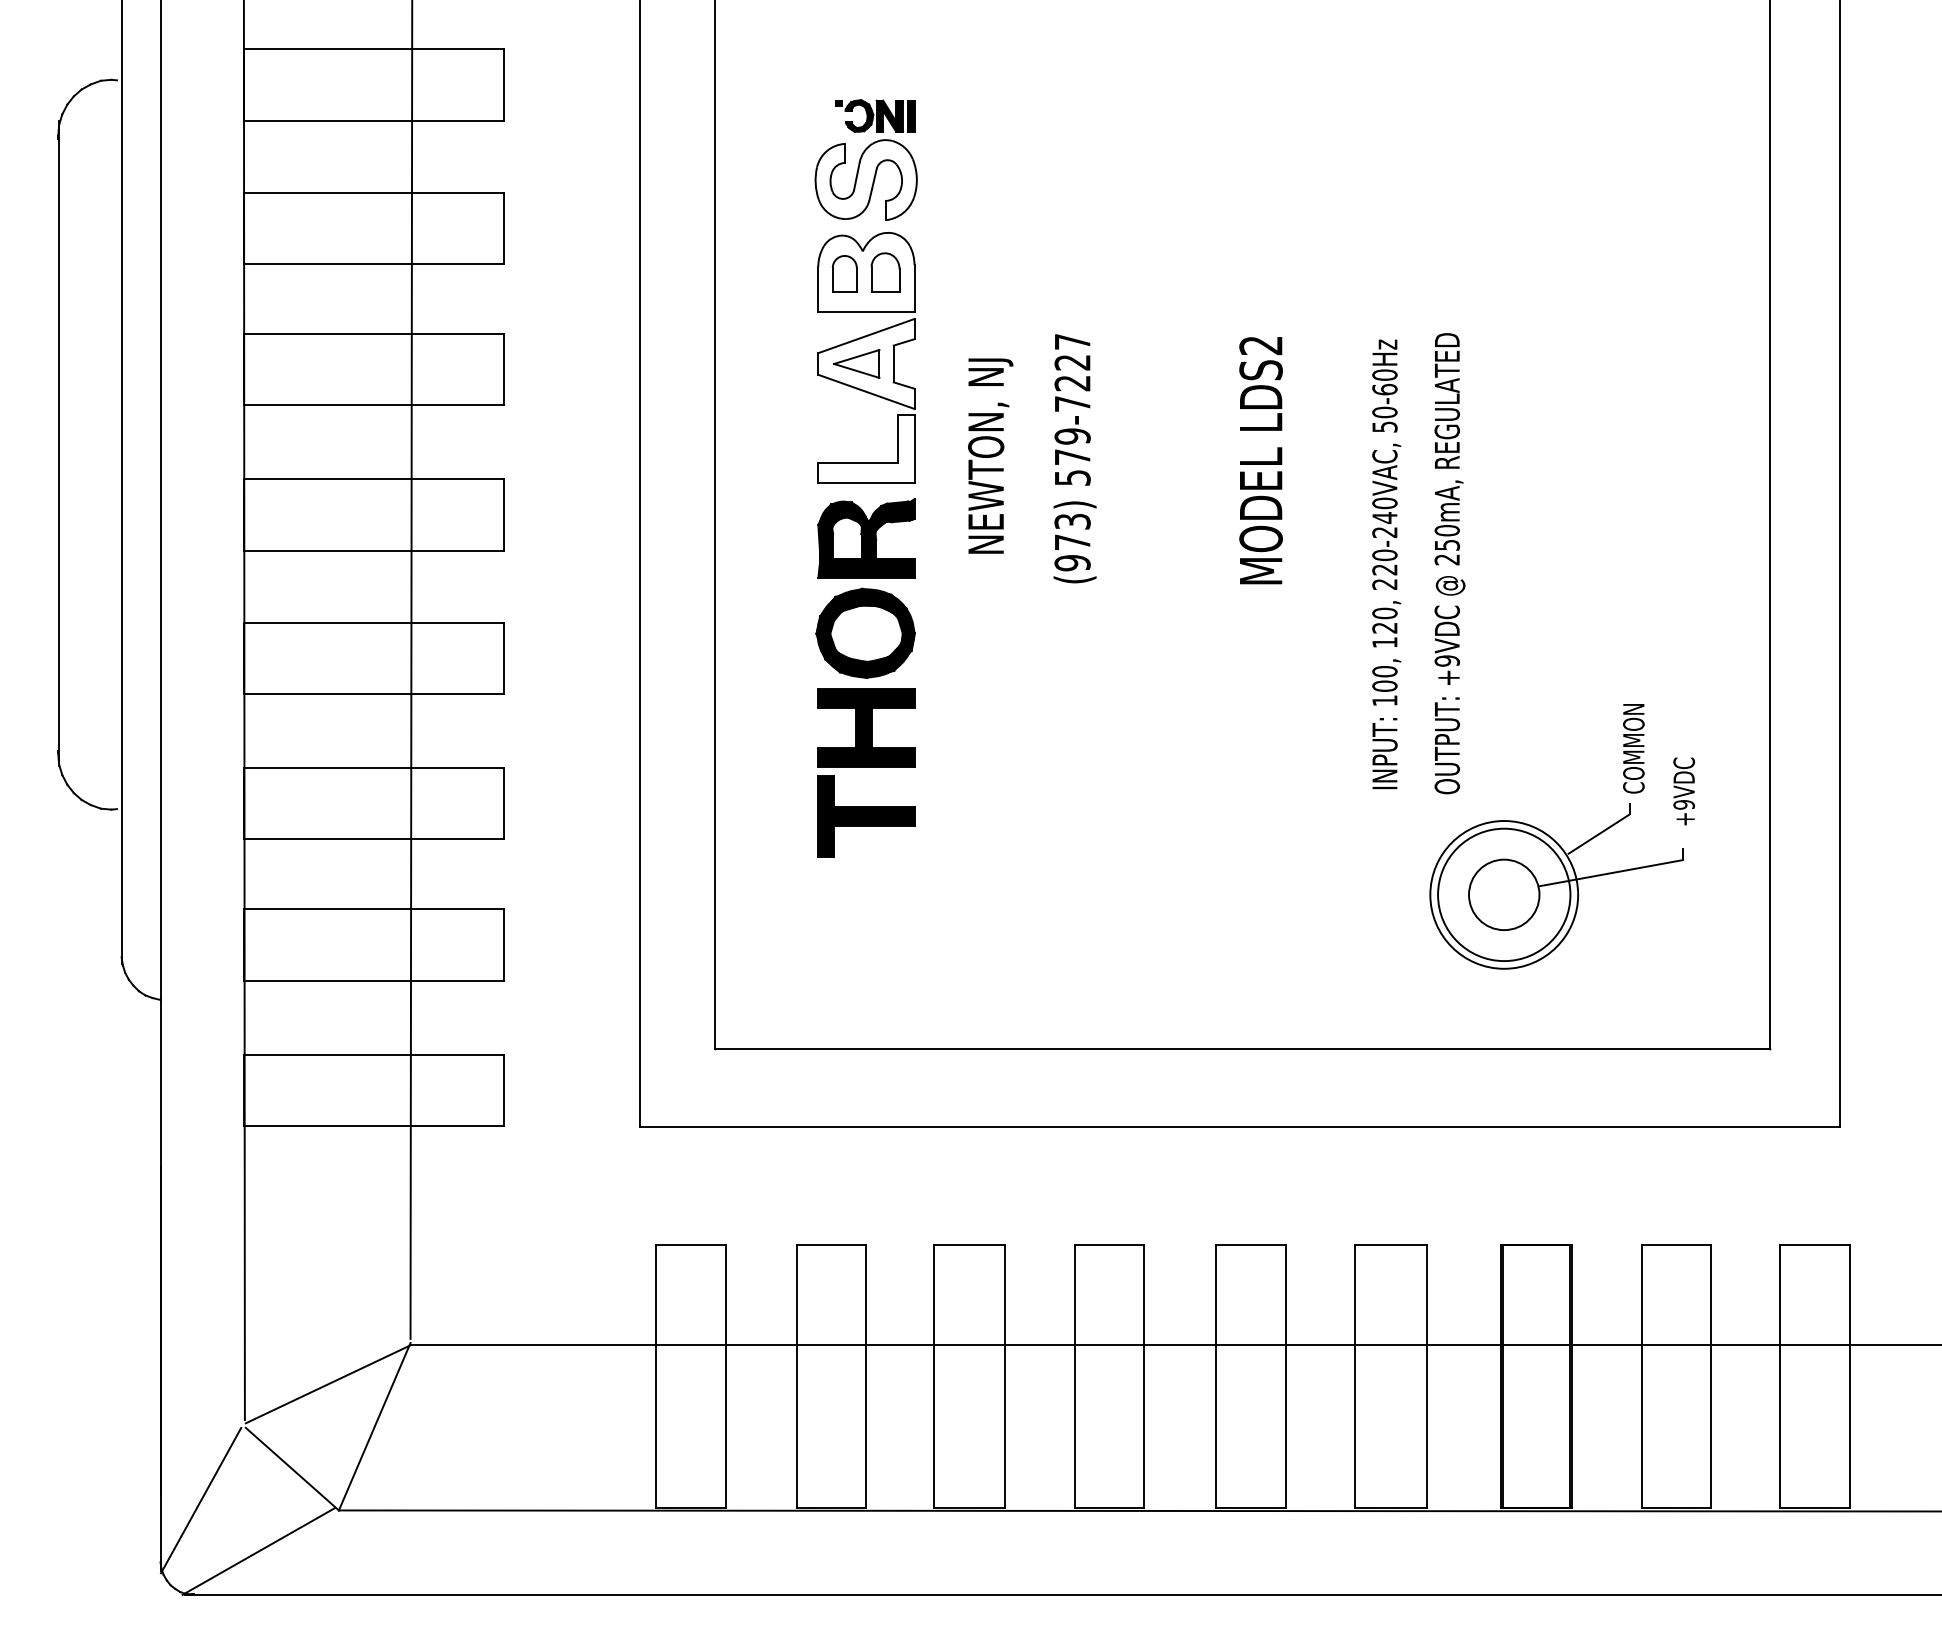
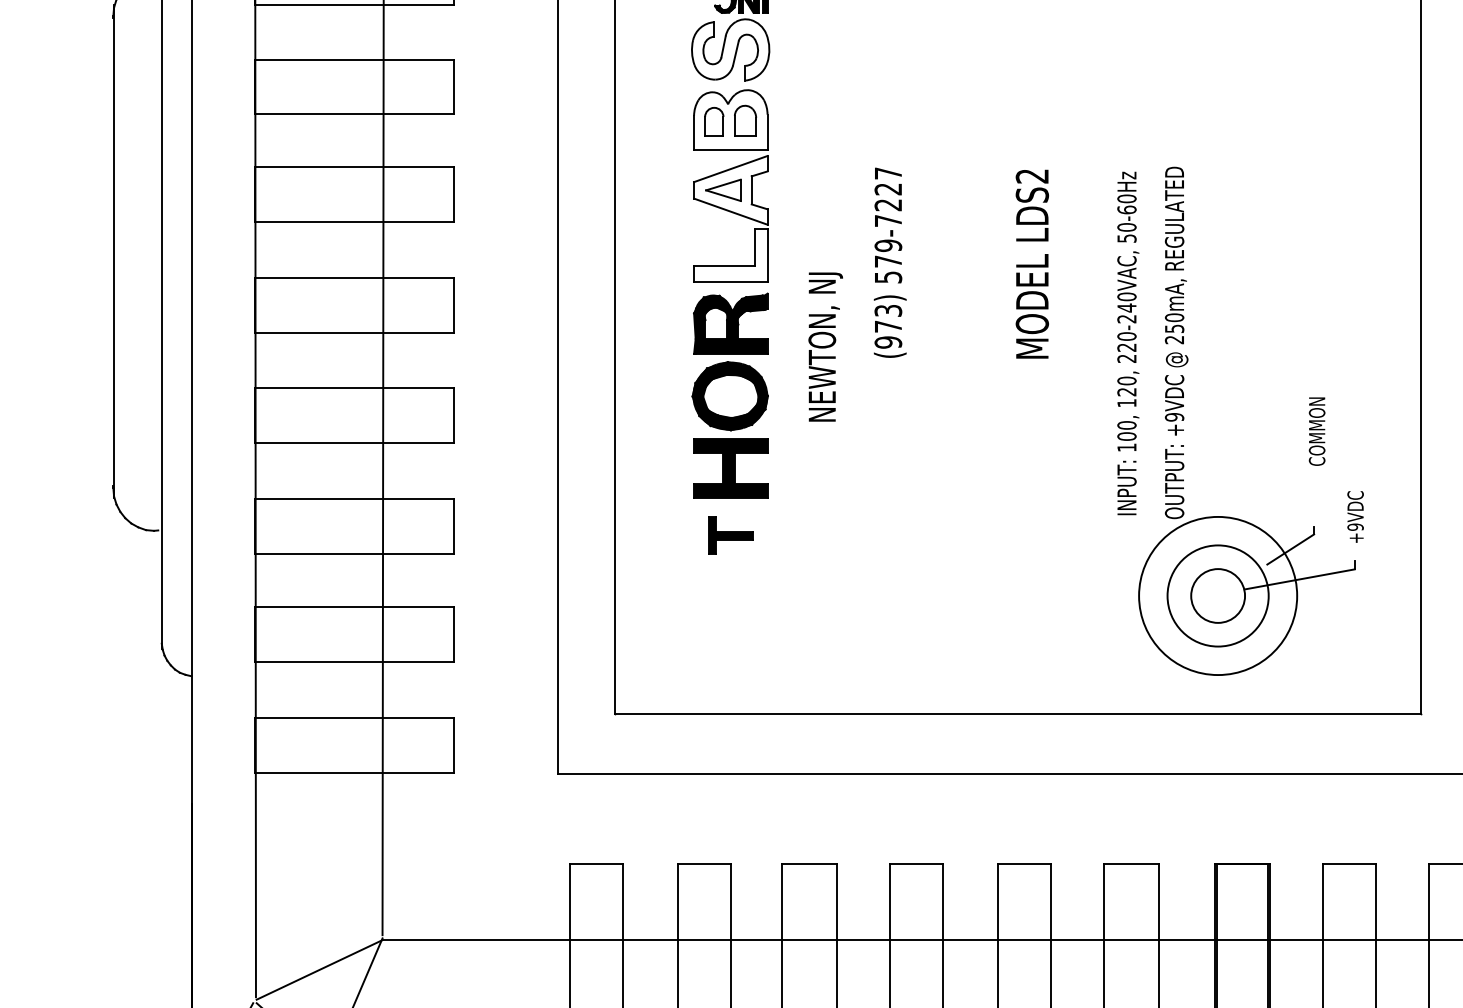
text: (990, 455) -> (825, 346), moved
text: (1633, 748) -> (1316, 431), moved
part: (866, 816) -> (730, 536), size x0.6
circle: (1504, 894) -> (1218, 595), size x1.4

